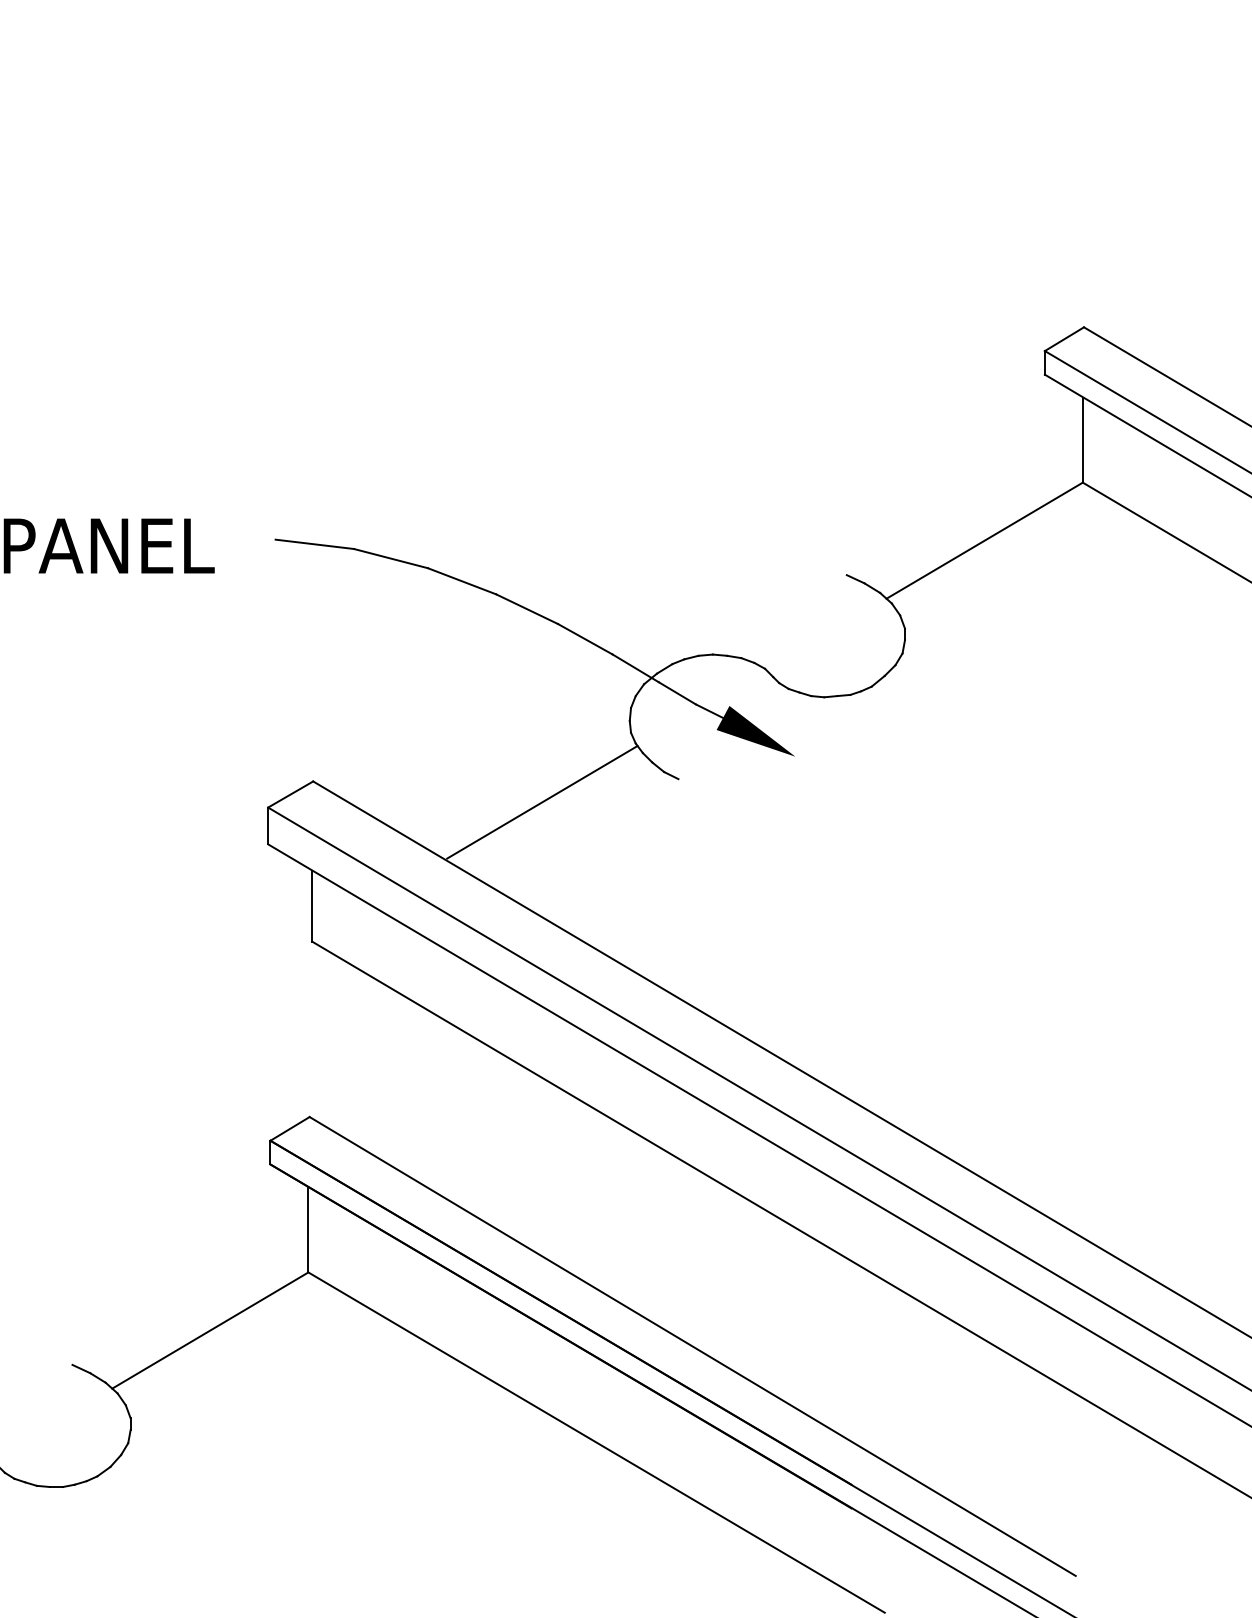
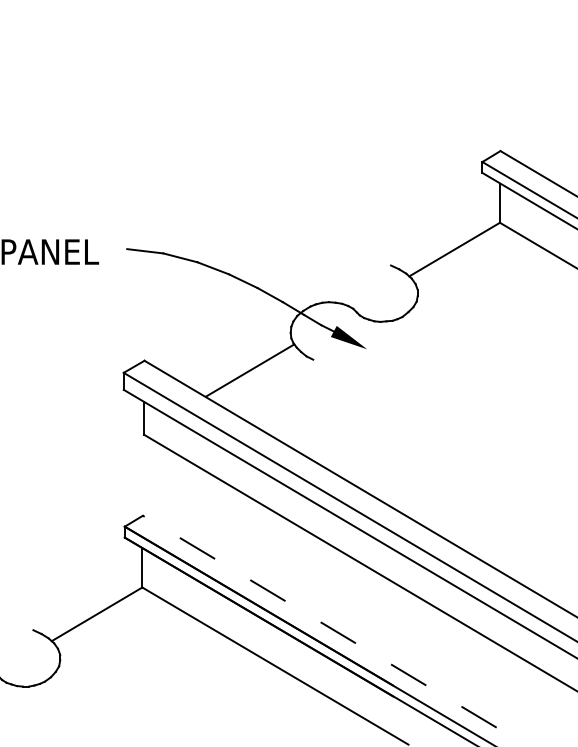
line: (692, 1346) -> (319, 621), solid -> dashed

